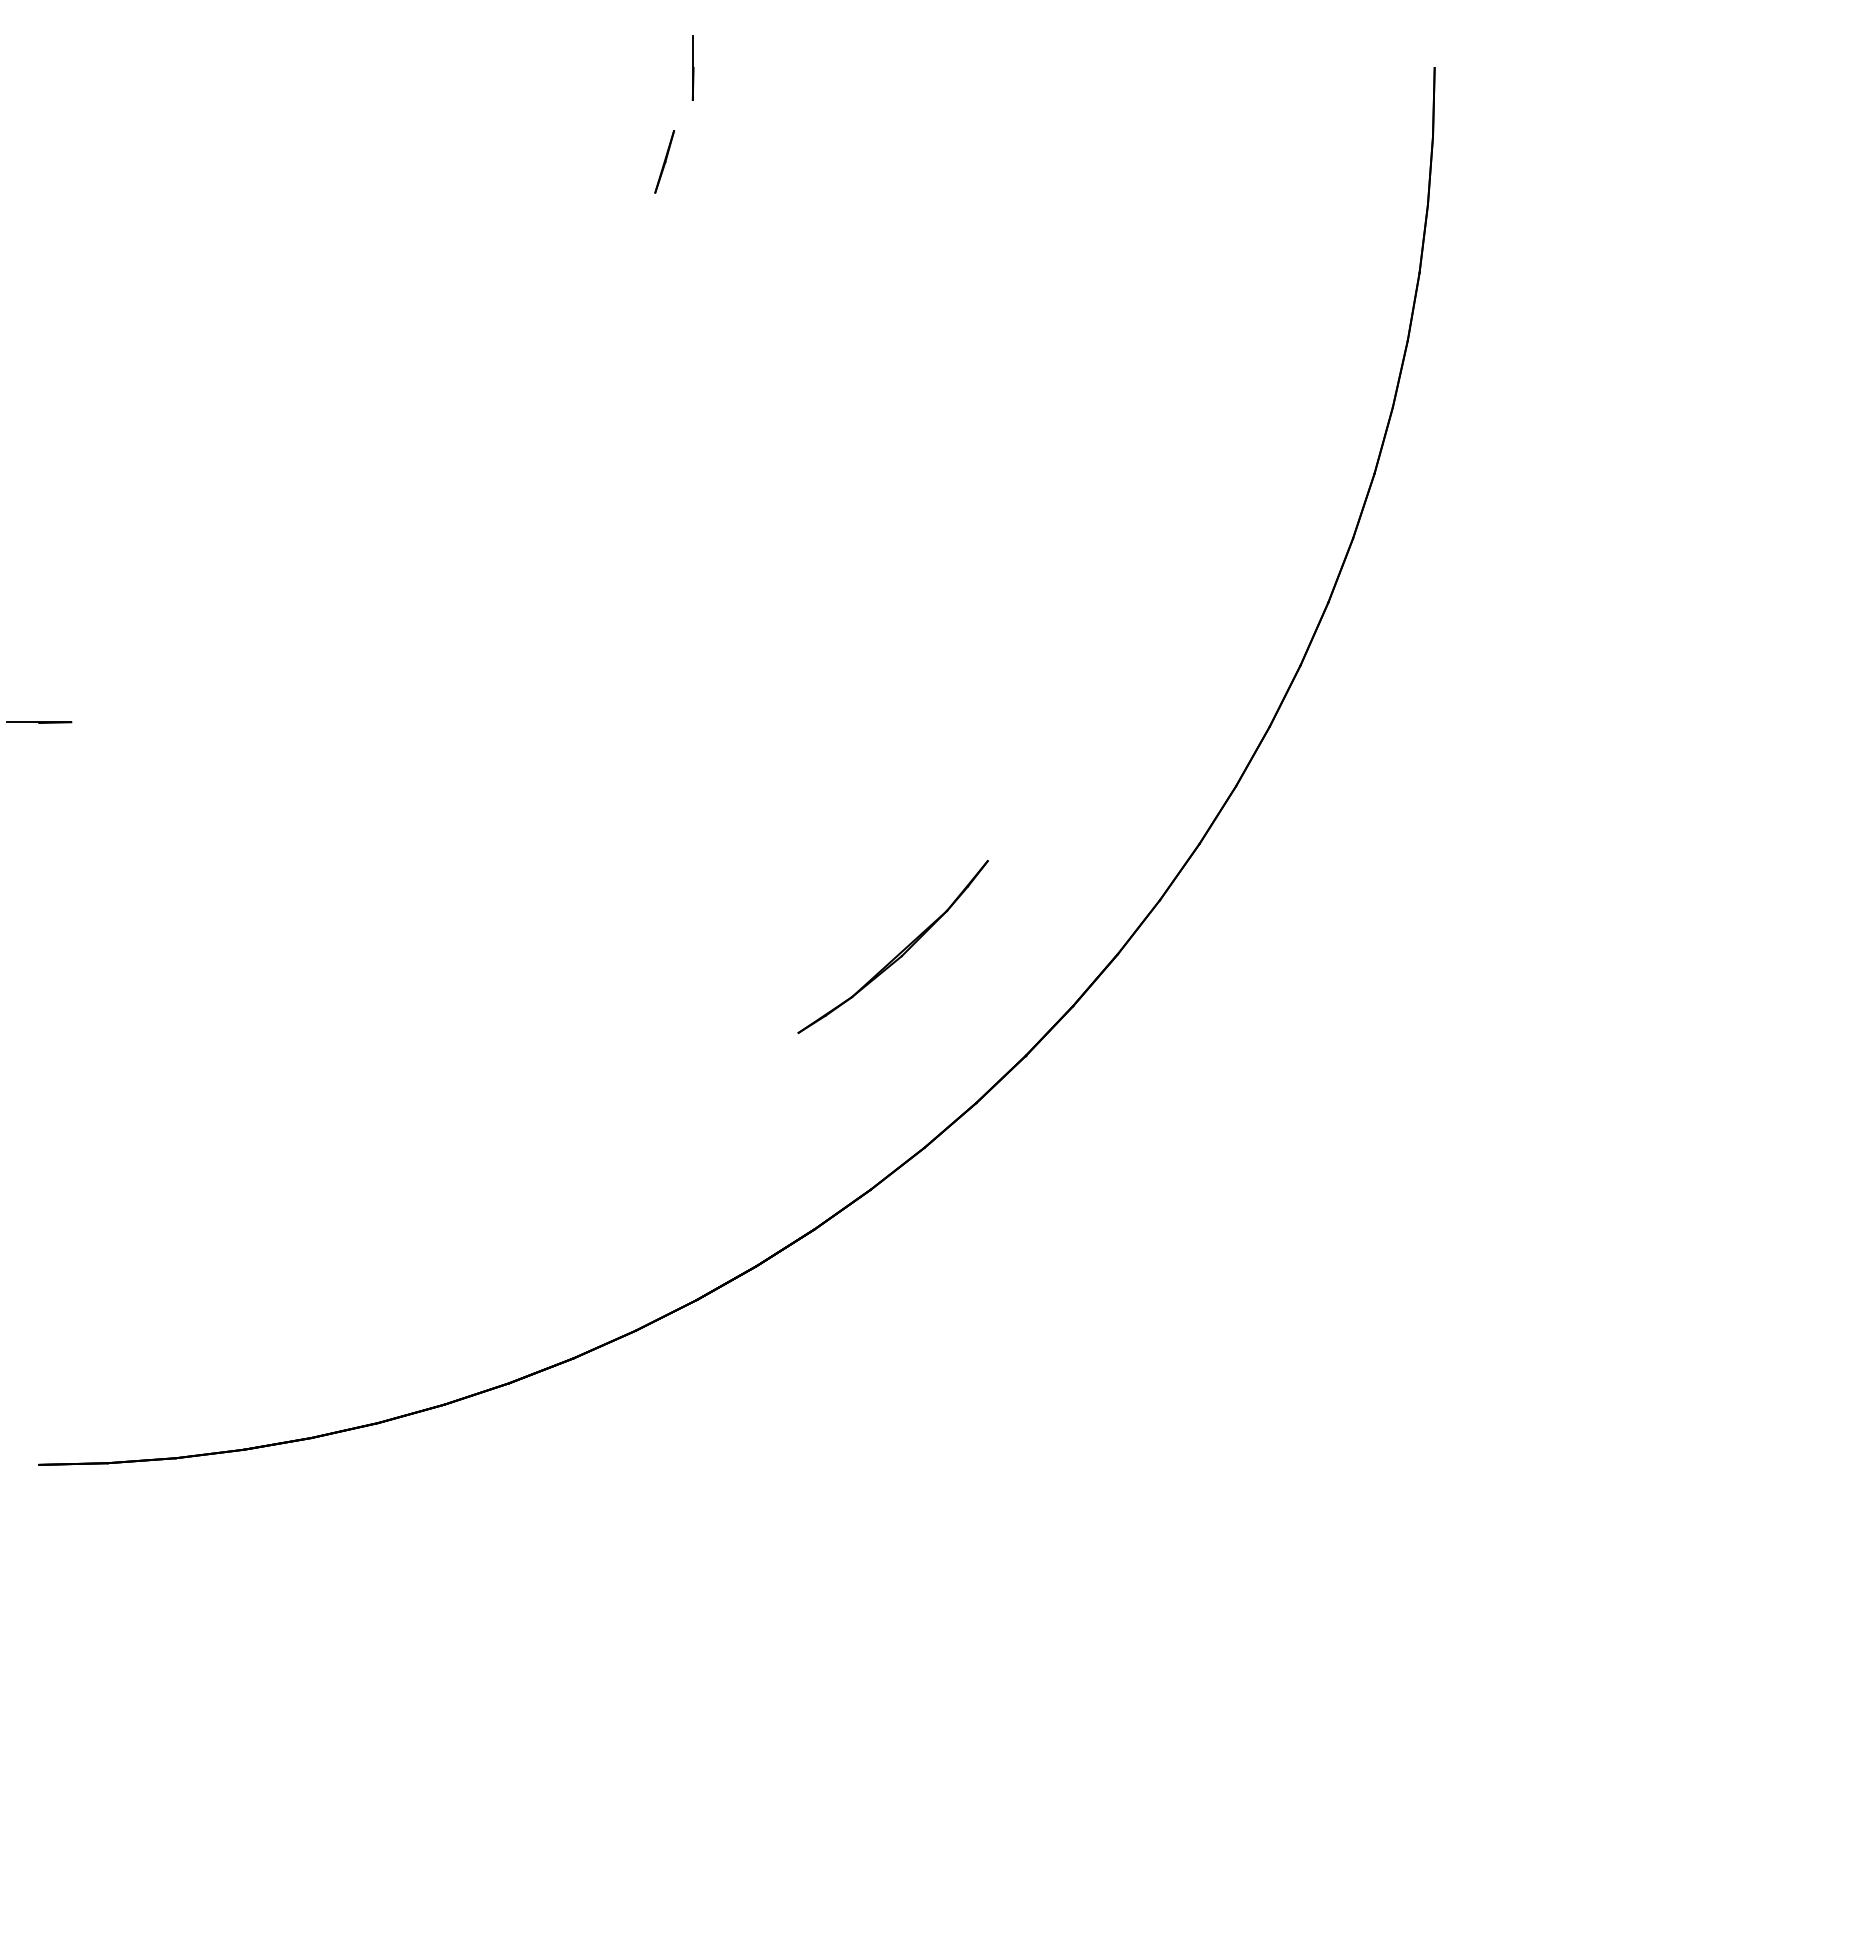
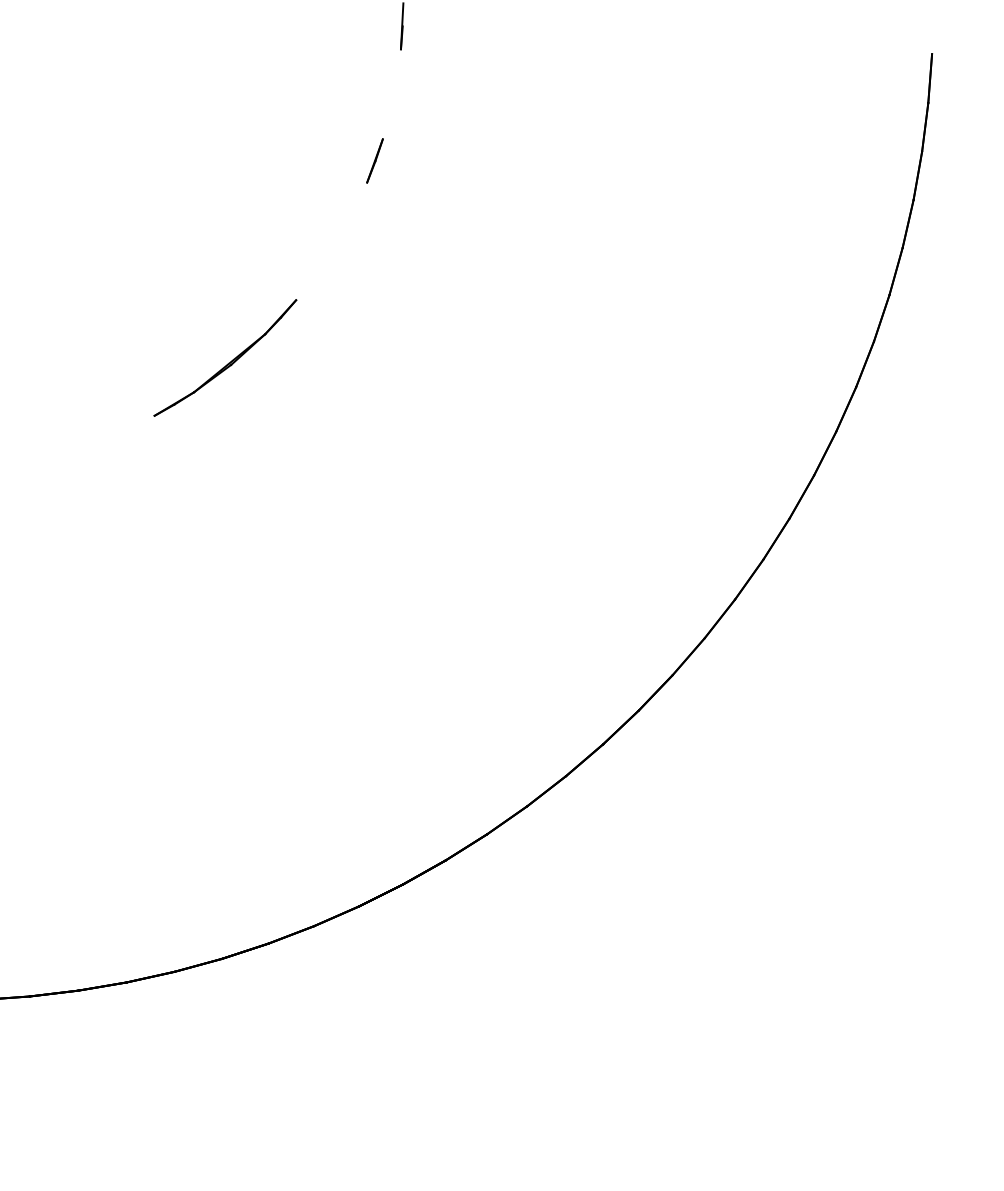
line: (664, 161) -> (374, 160), moved
part: (899, 952) -> (229, 362), moved

